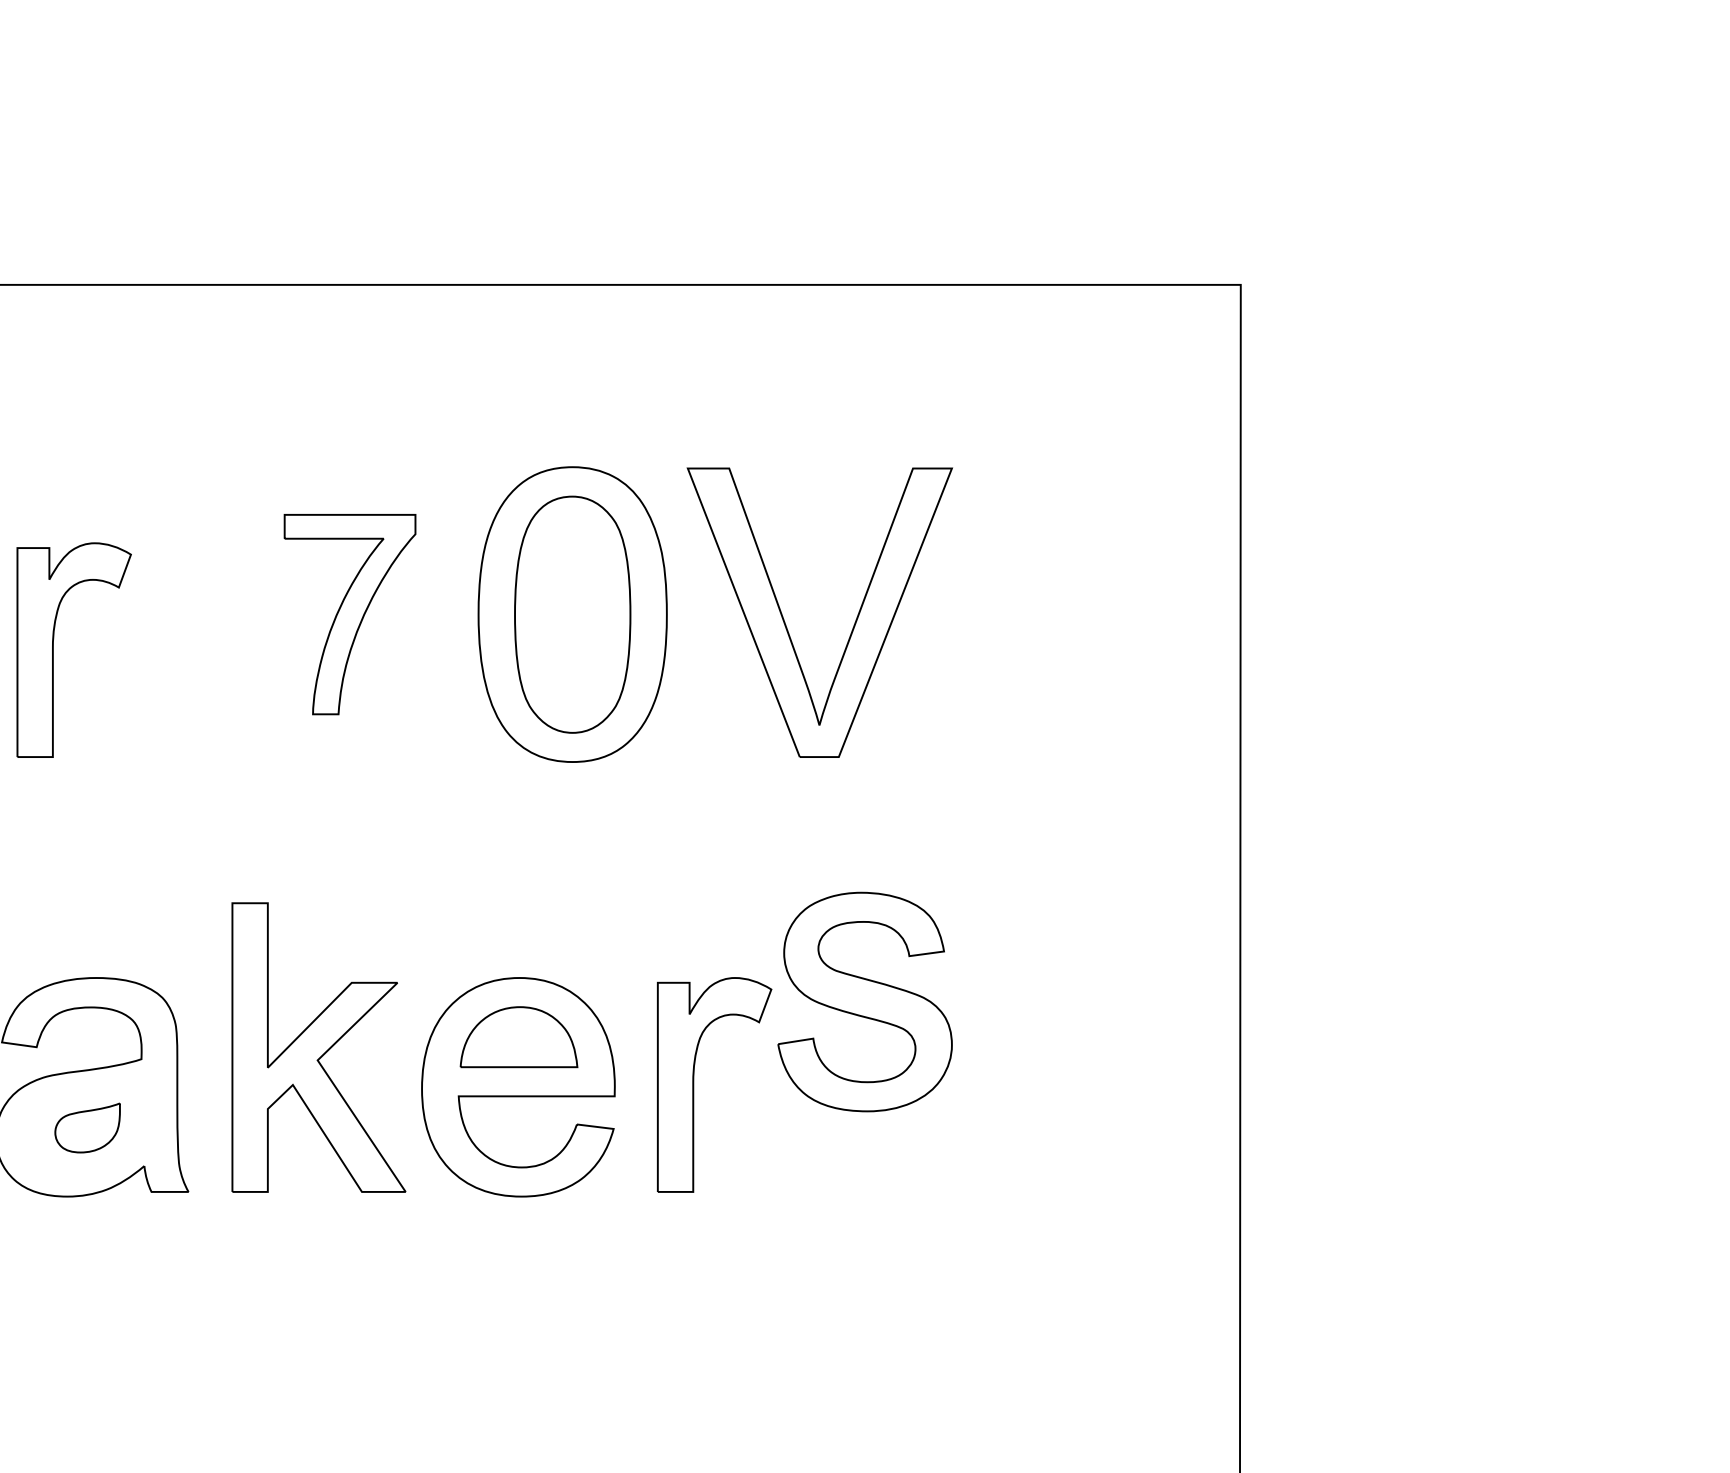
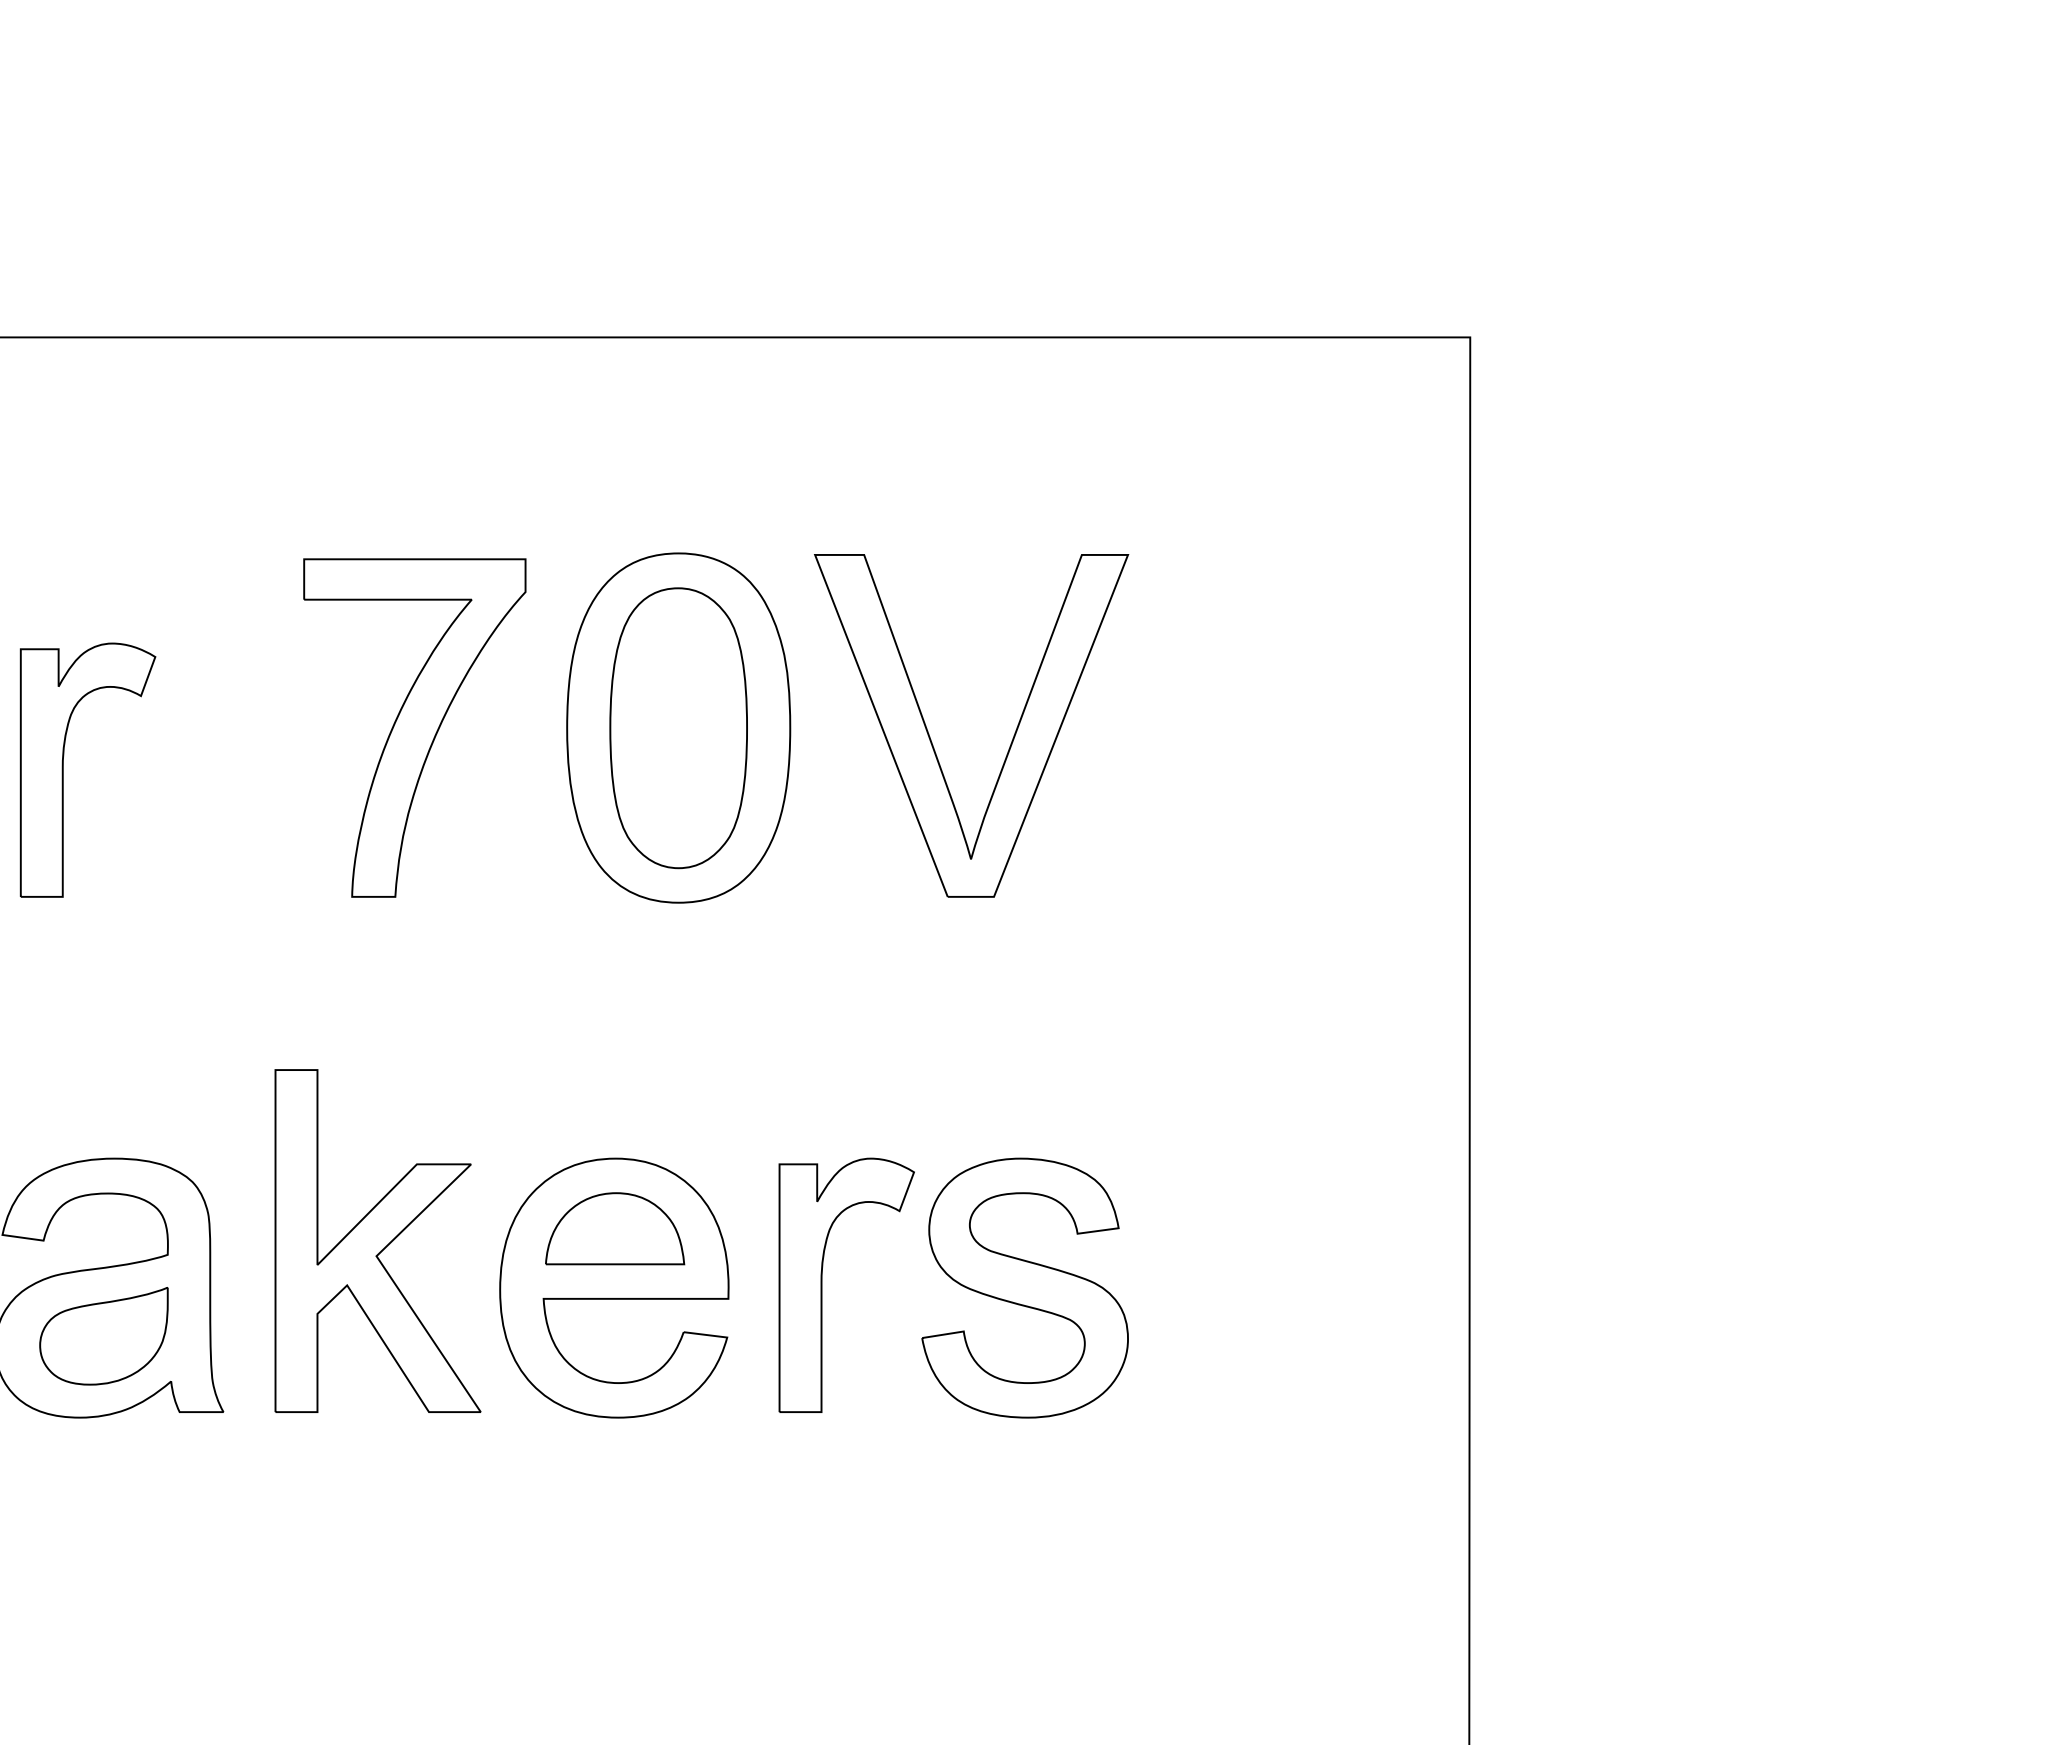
part: (349, 614) -> (414, 727), size x1.43
part: (864, 1001) -> (1024, 1287), moved
part: (87, 1128) -> (103, 1336), size x1.67

